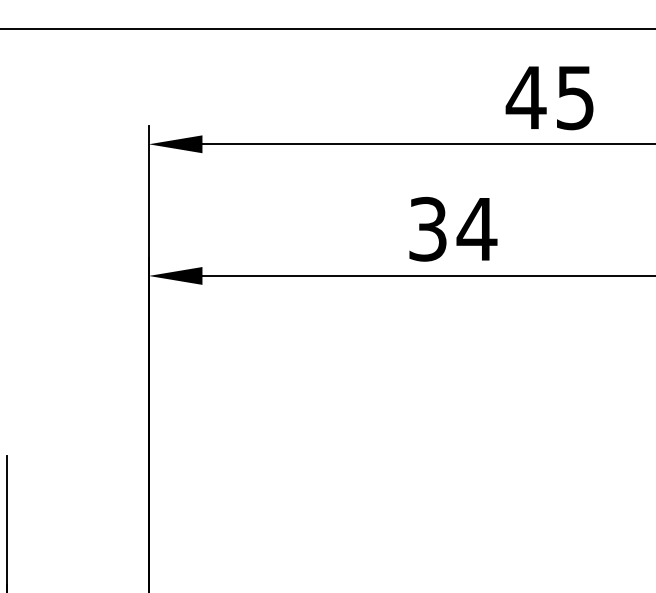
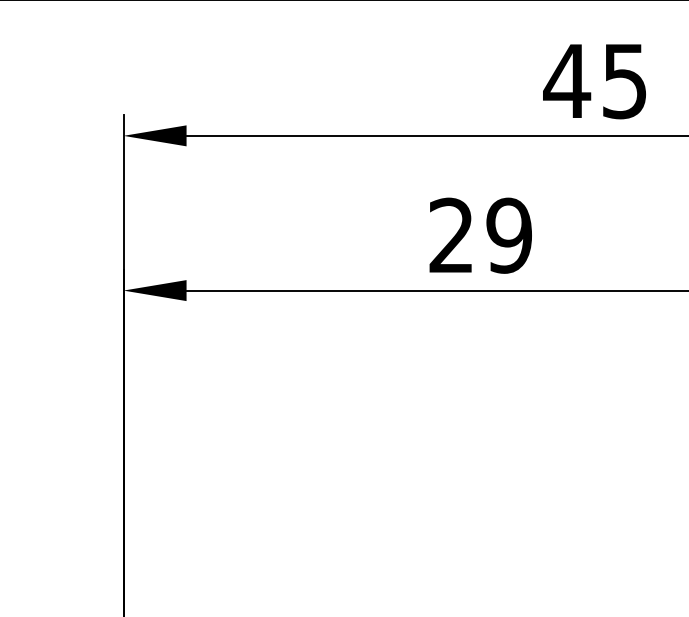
text: (453, 228) -> (481, 234), 34 -> 29

